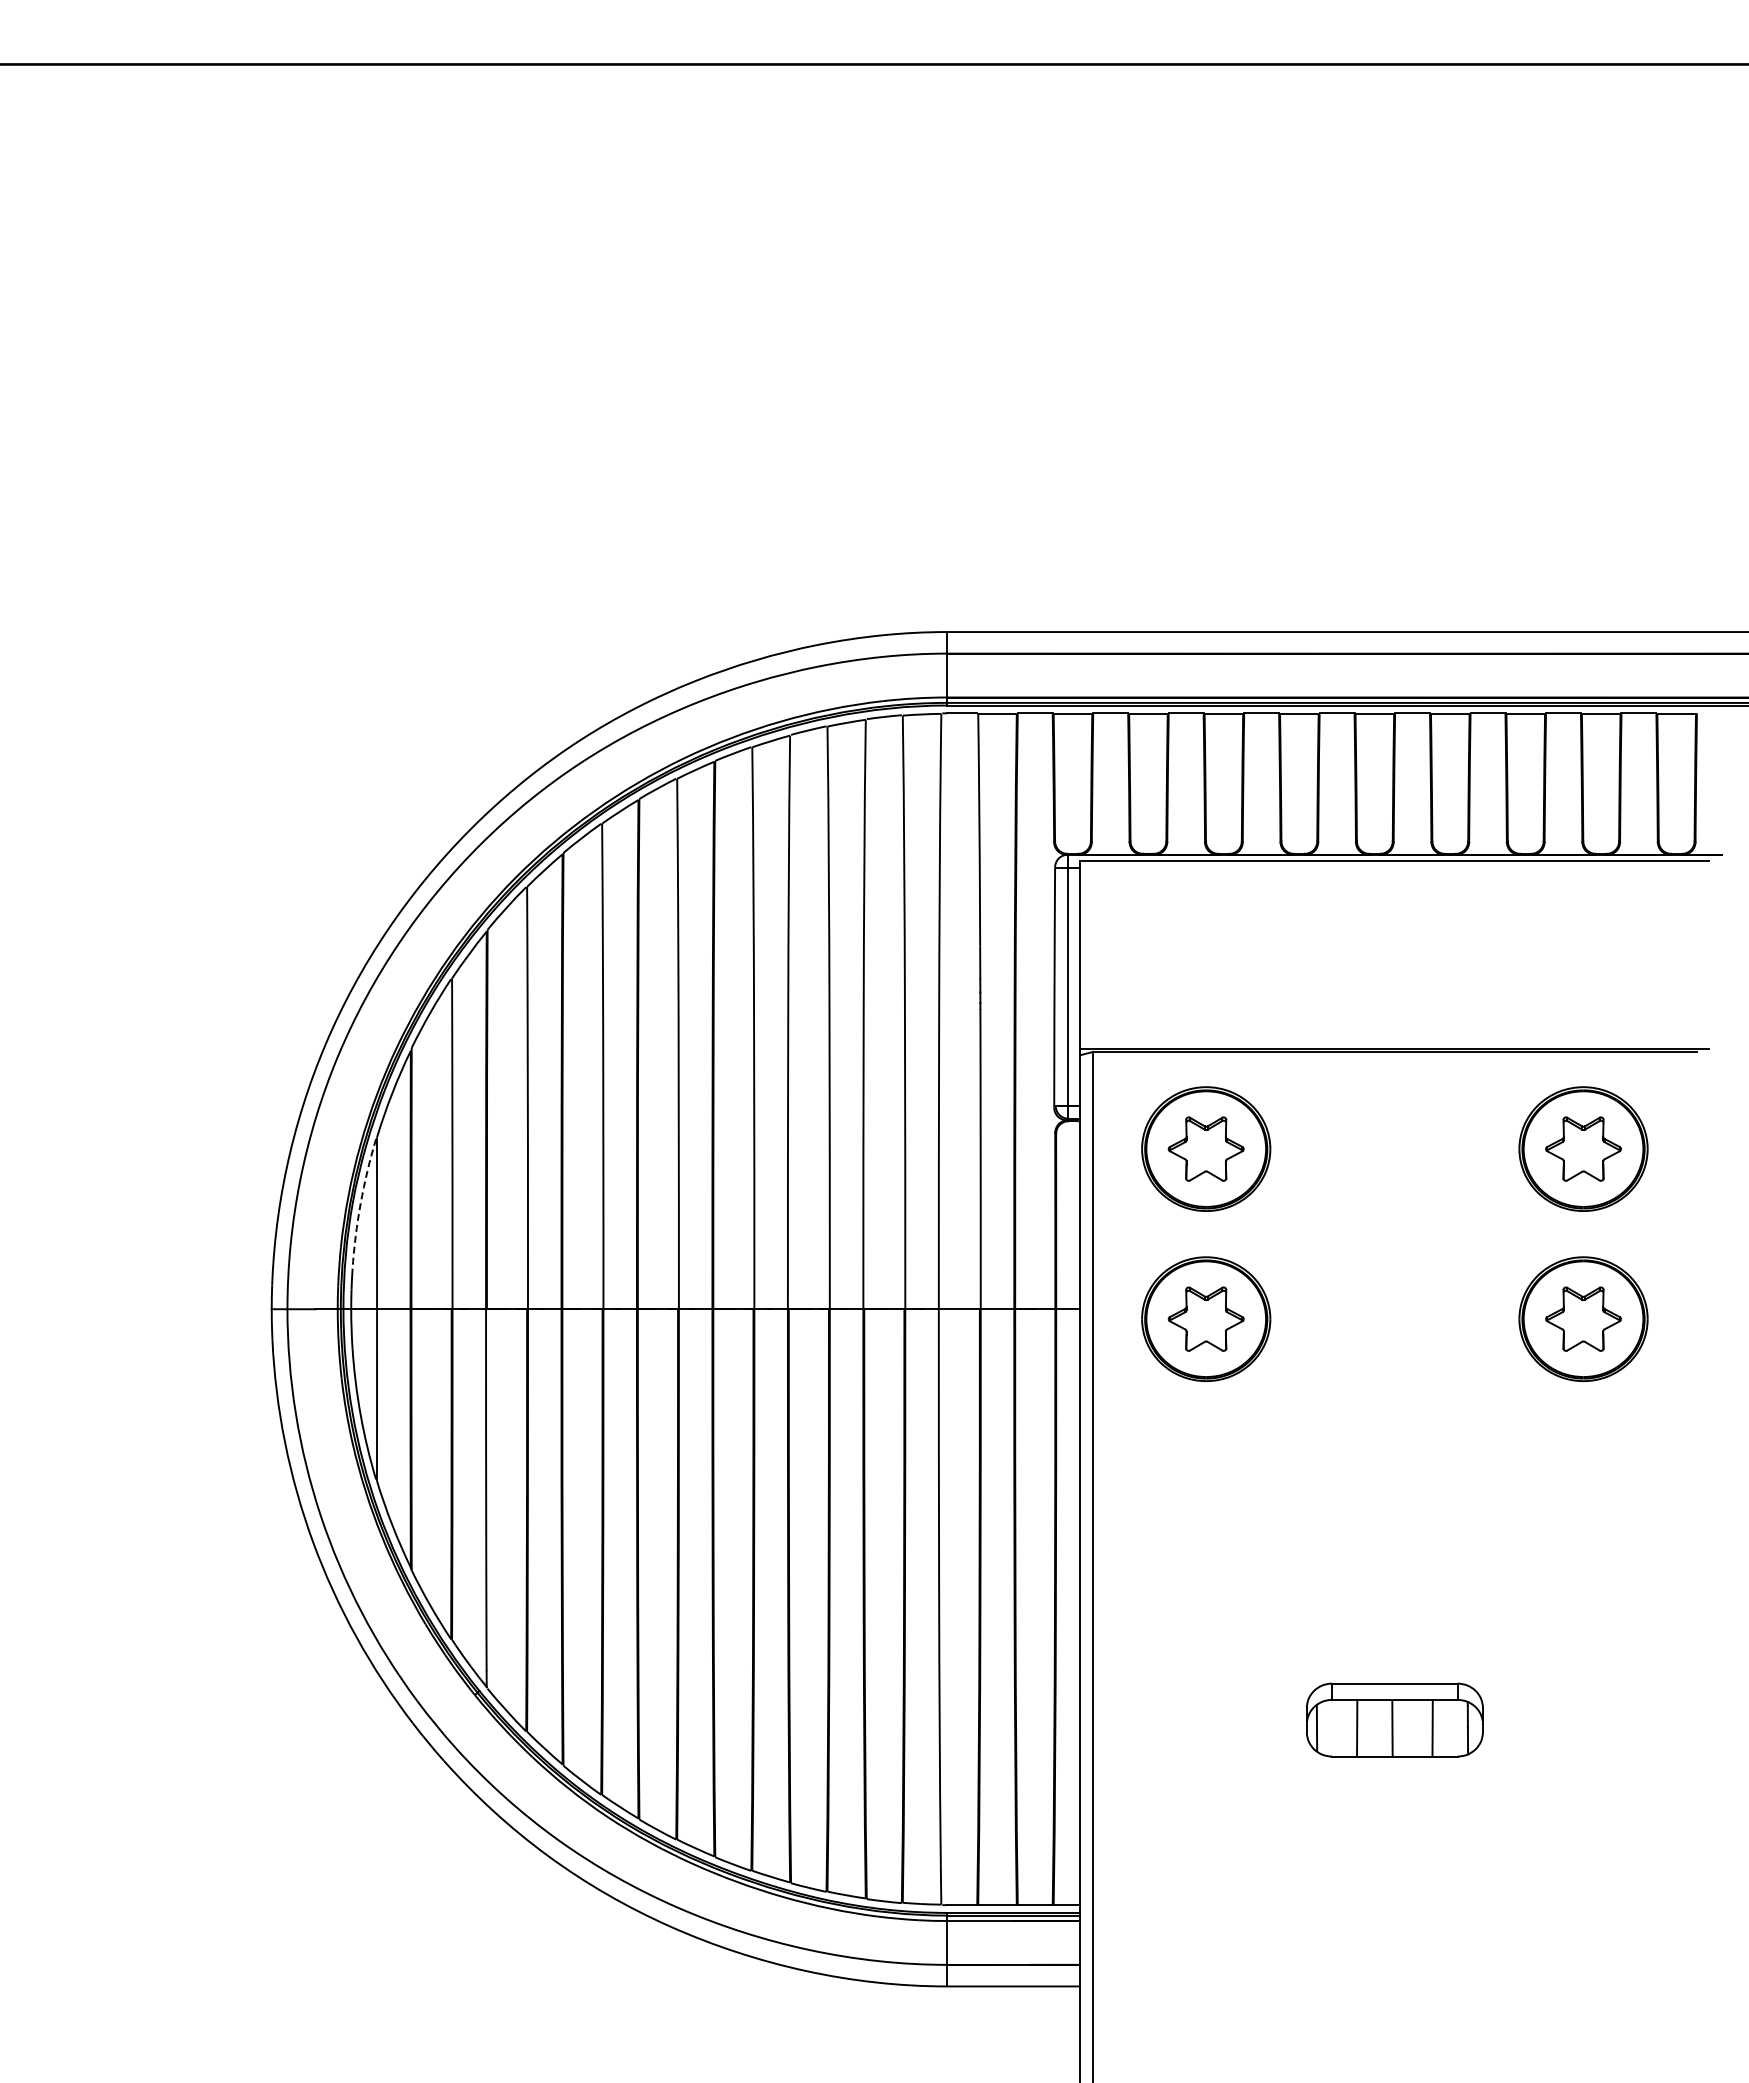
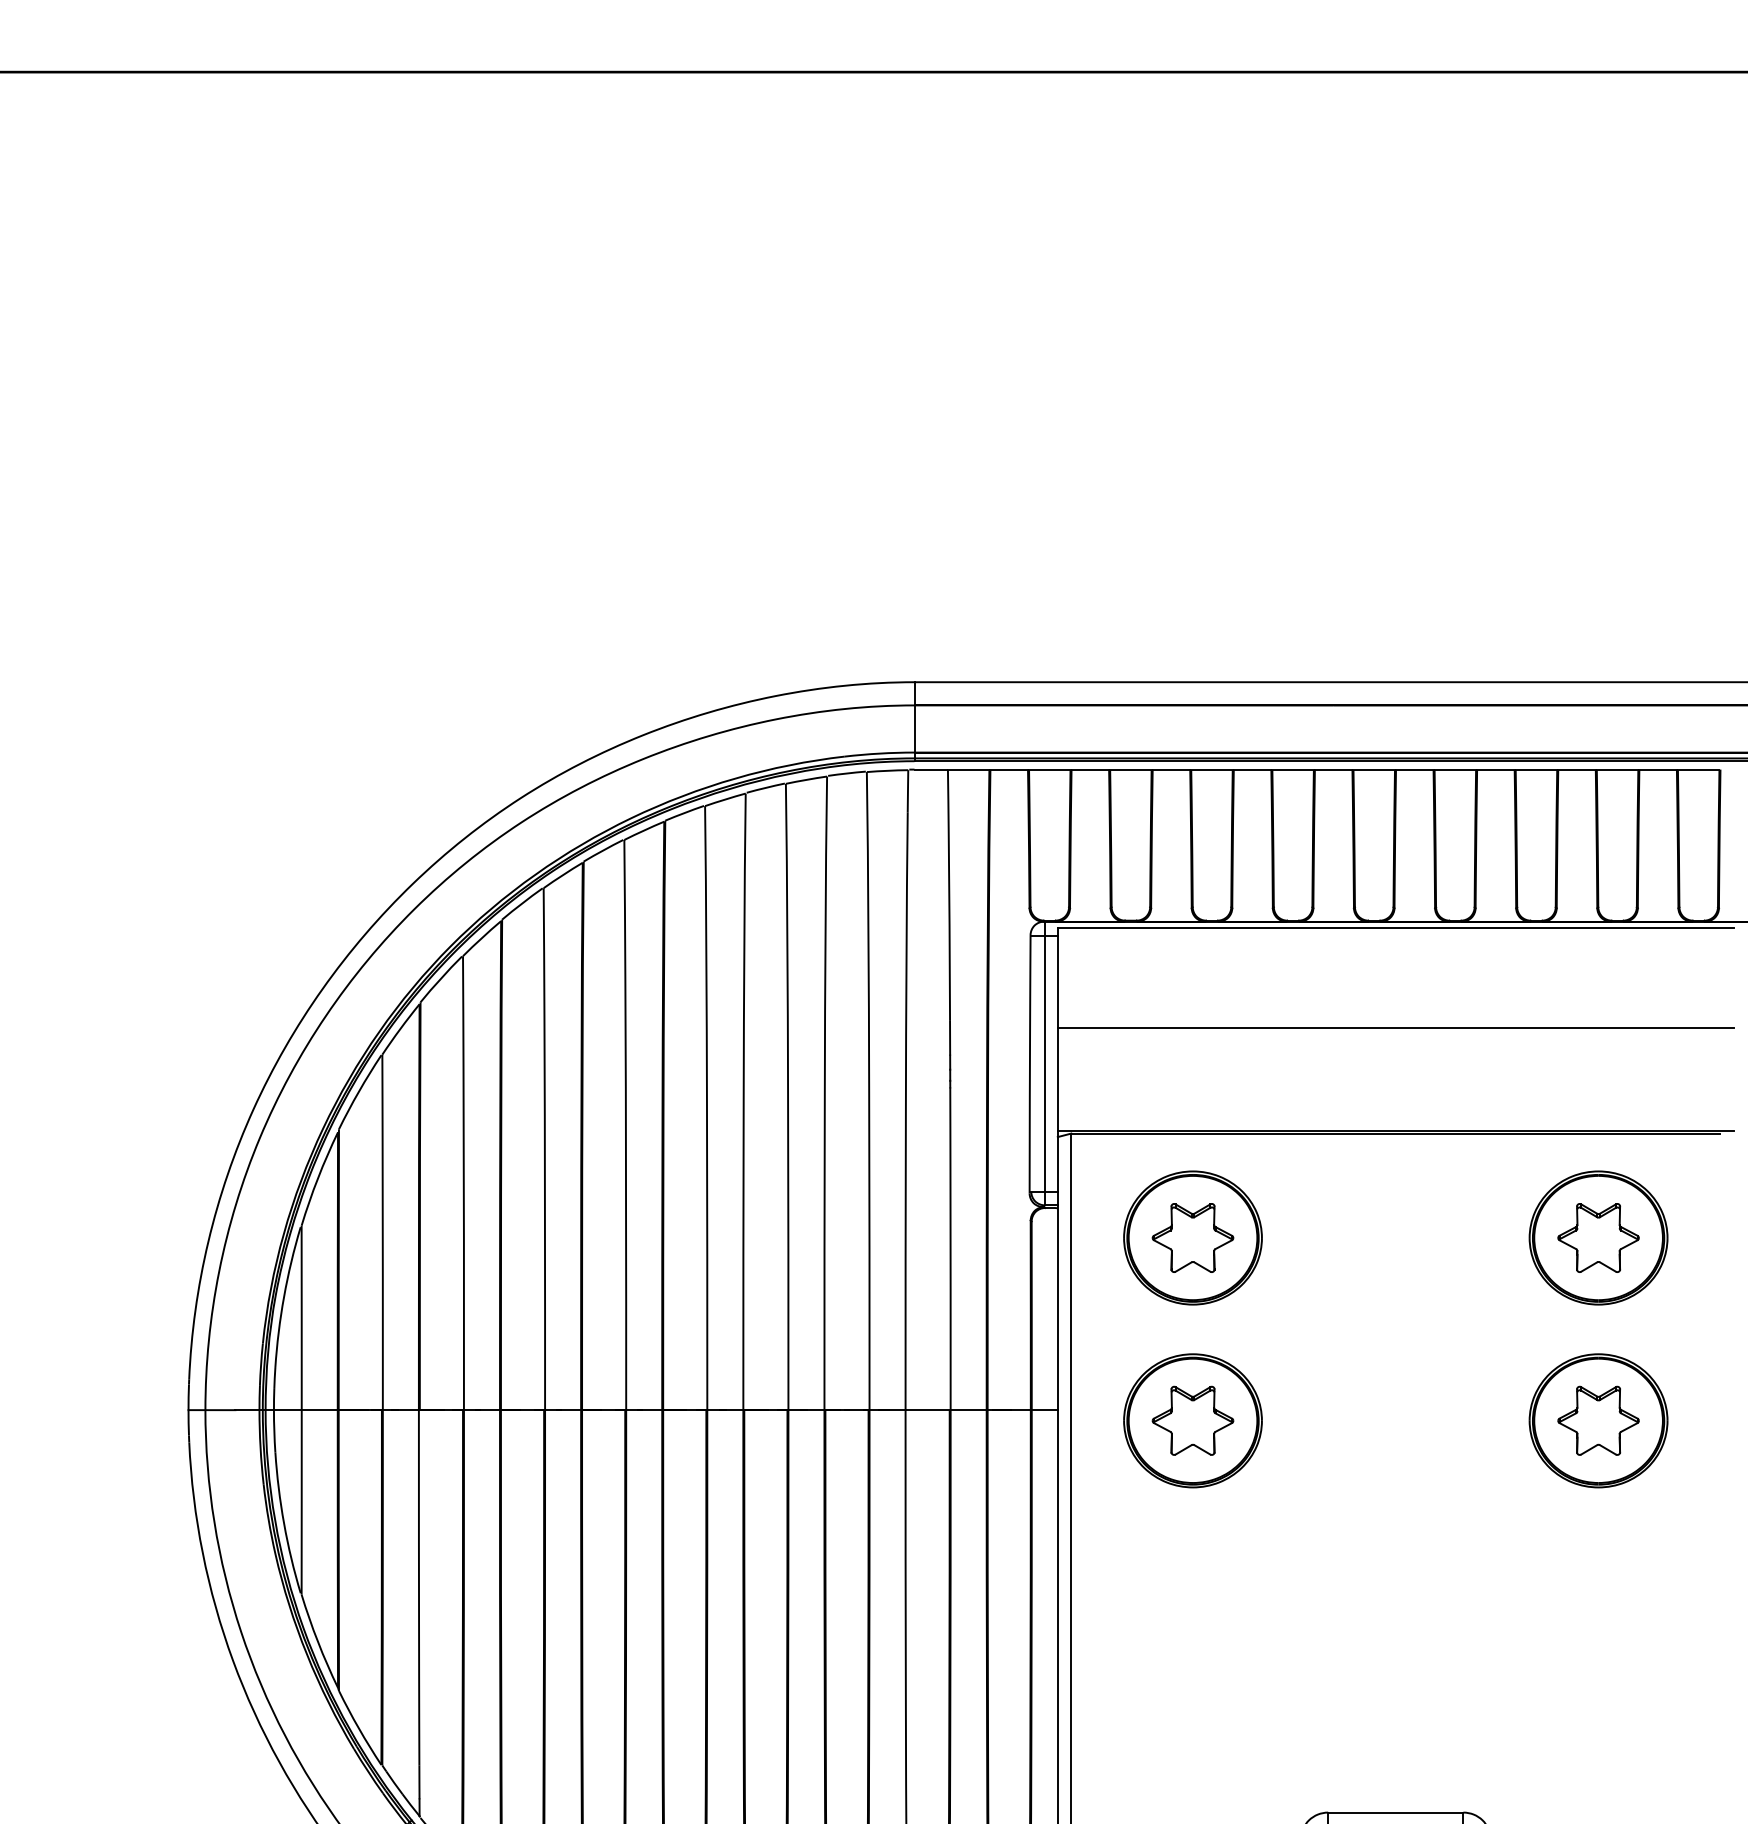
line: (1394, 954) -> (1395, 1028), added
arc: (360, 1203) -> (283, 1296), dashed -> solid

